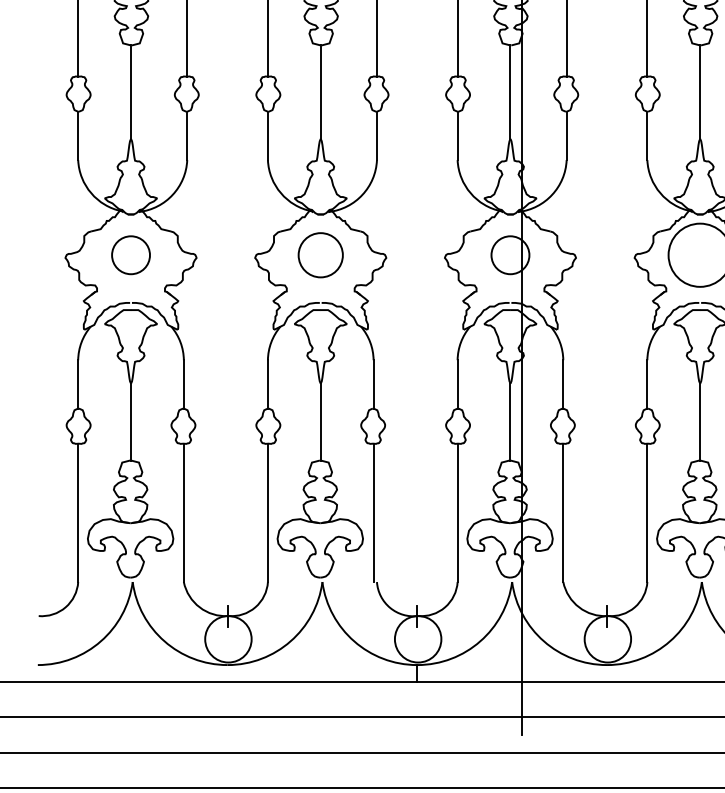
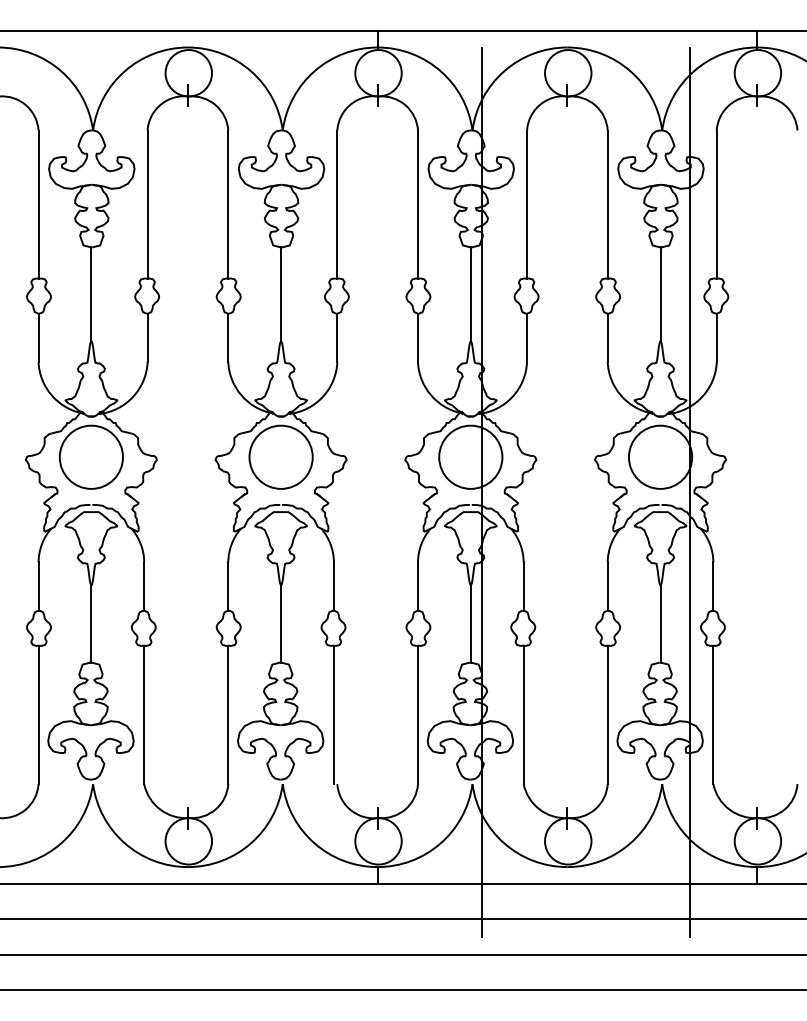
circle: (131, 254) -> (91, 456), size x1.67
circle: (320, 254) -> (280, 456), size x1.43
circle: (510, 254) -> (470, 456), size x1.67

